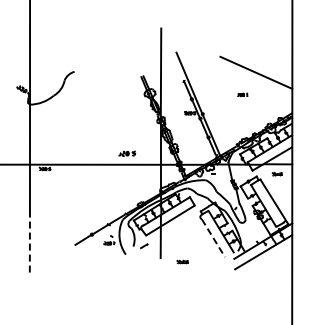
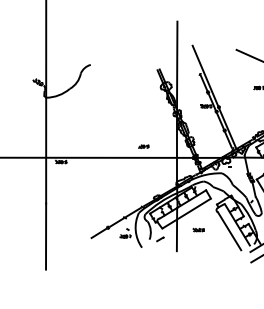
part: (127, 153) -> (143, 146), size x0.62
line: (213, 238) -> (229, 231), dashed -> solid
line: (29, 243) -> (45, 236), dashed -> solid
part: (182, 261) -> (198, 229), moved

